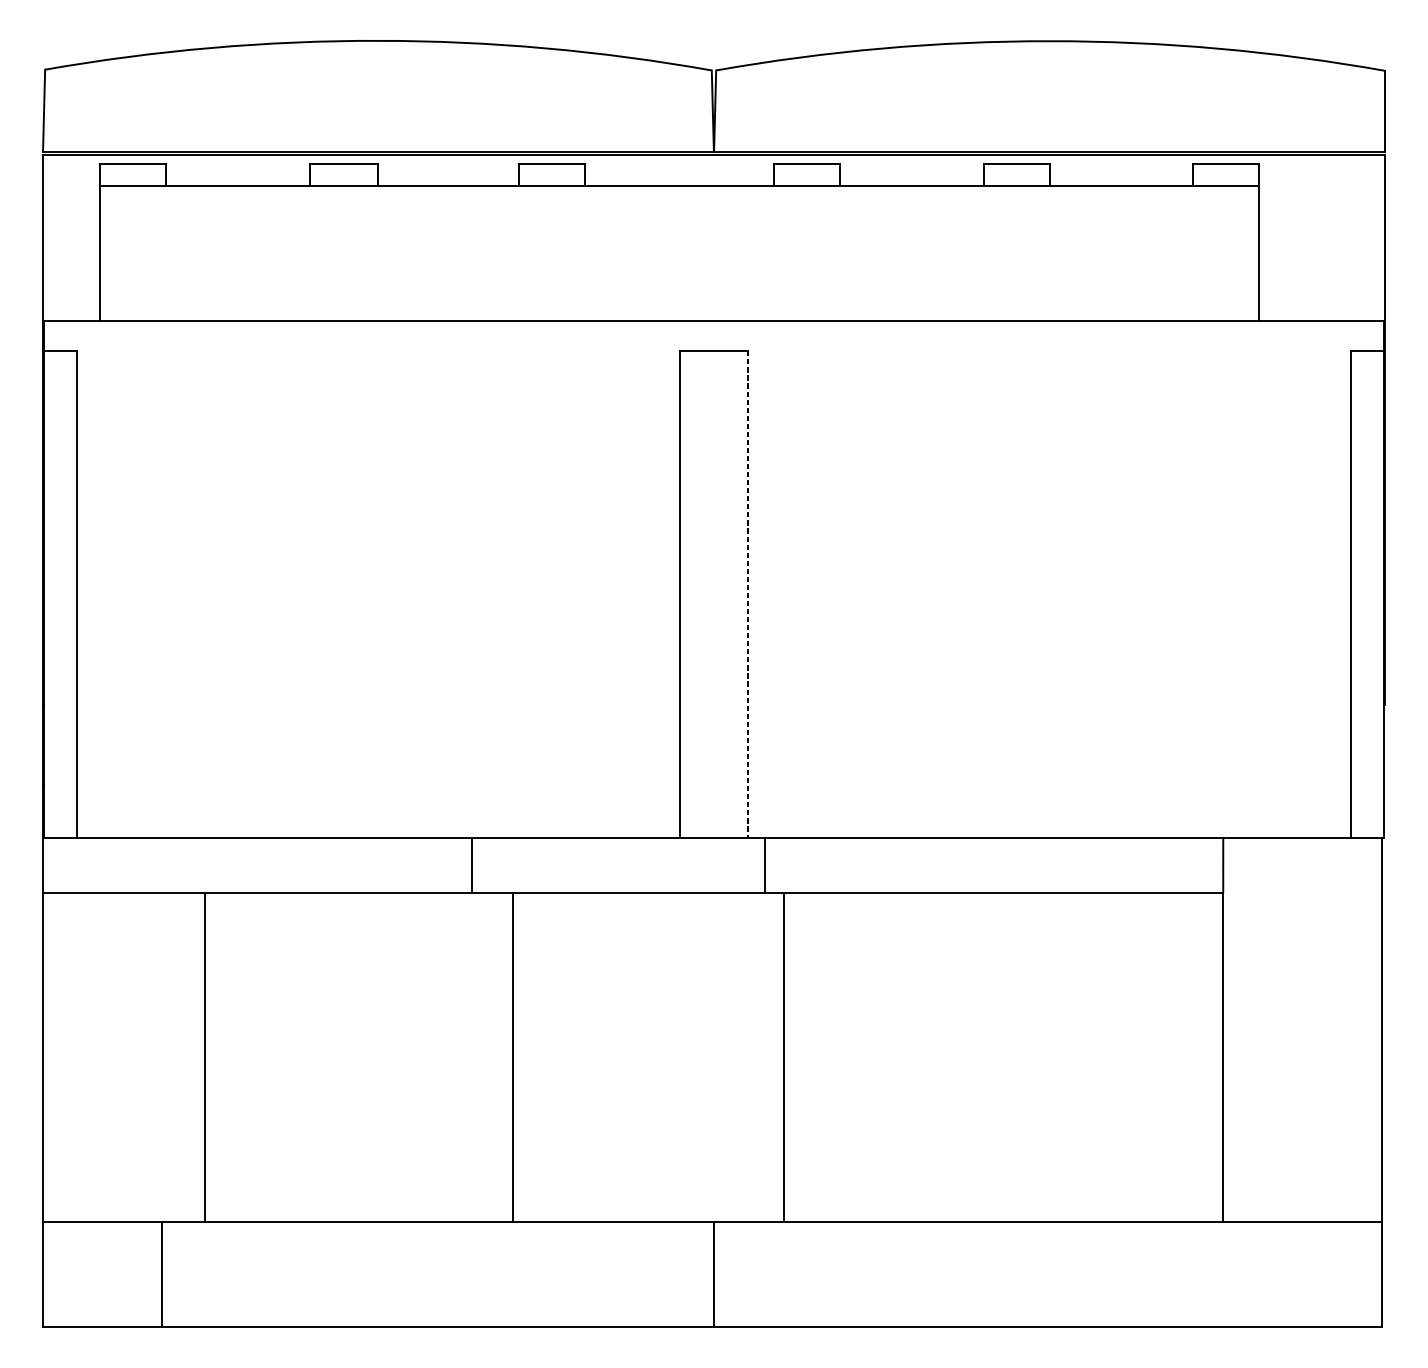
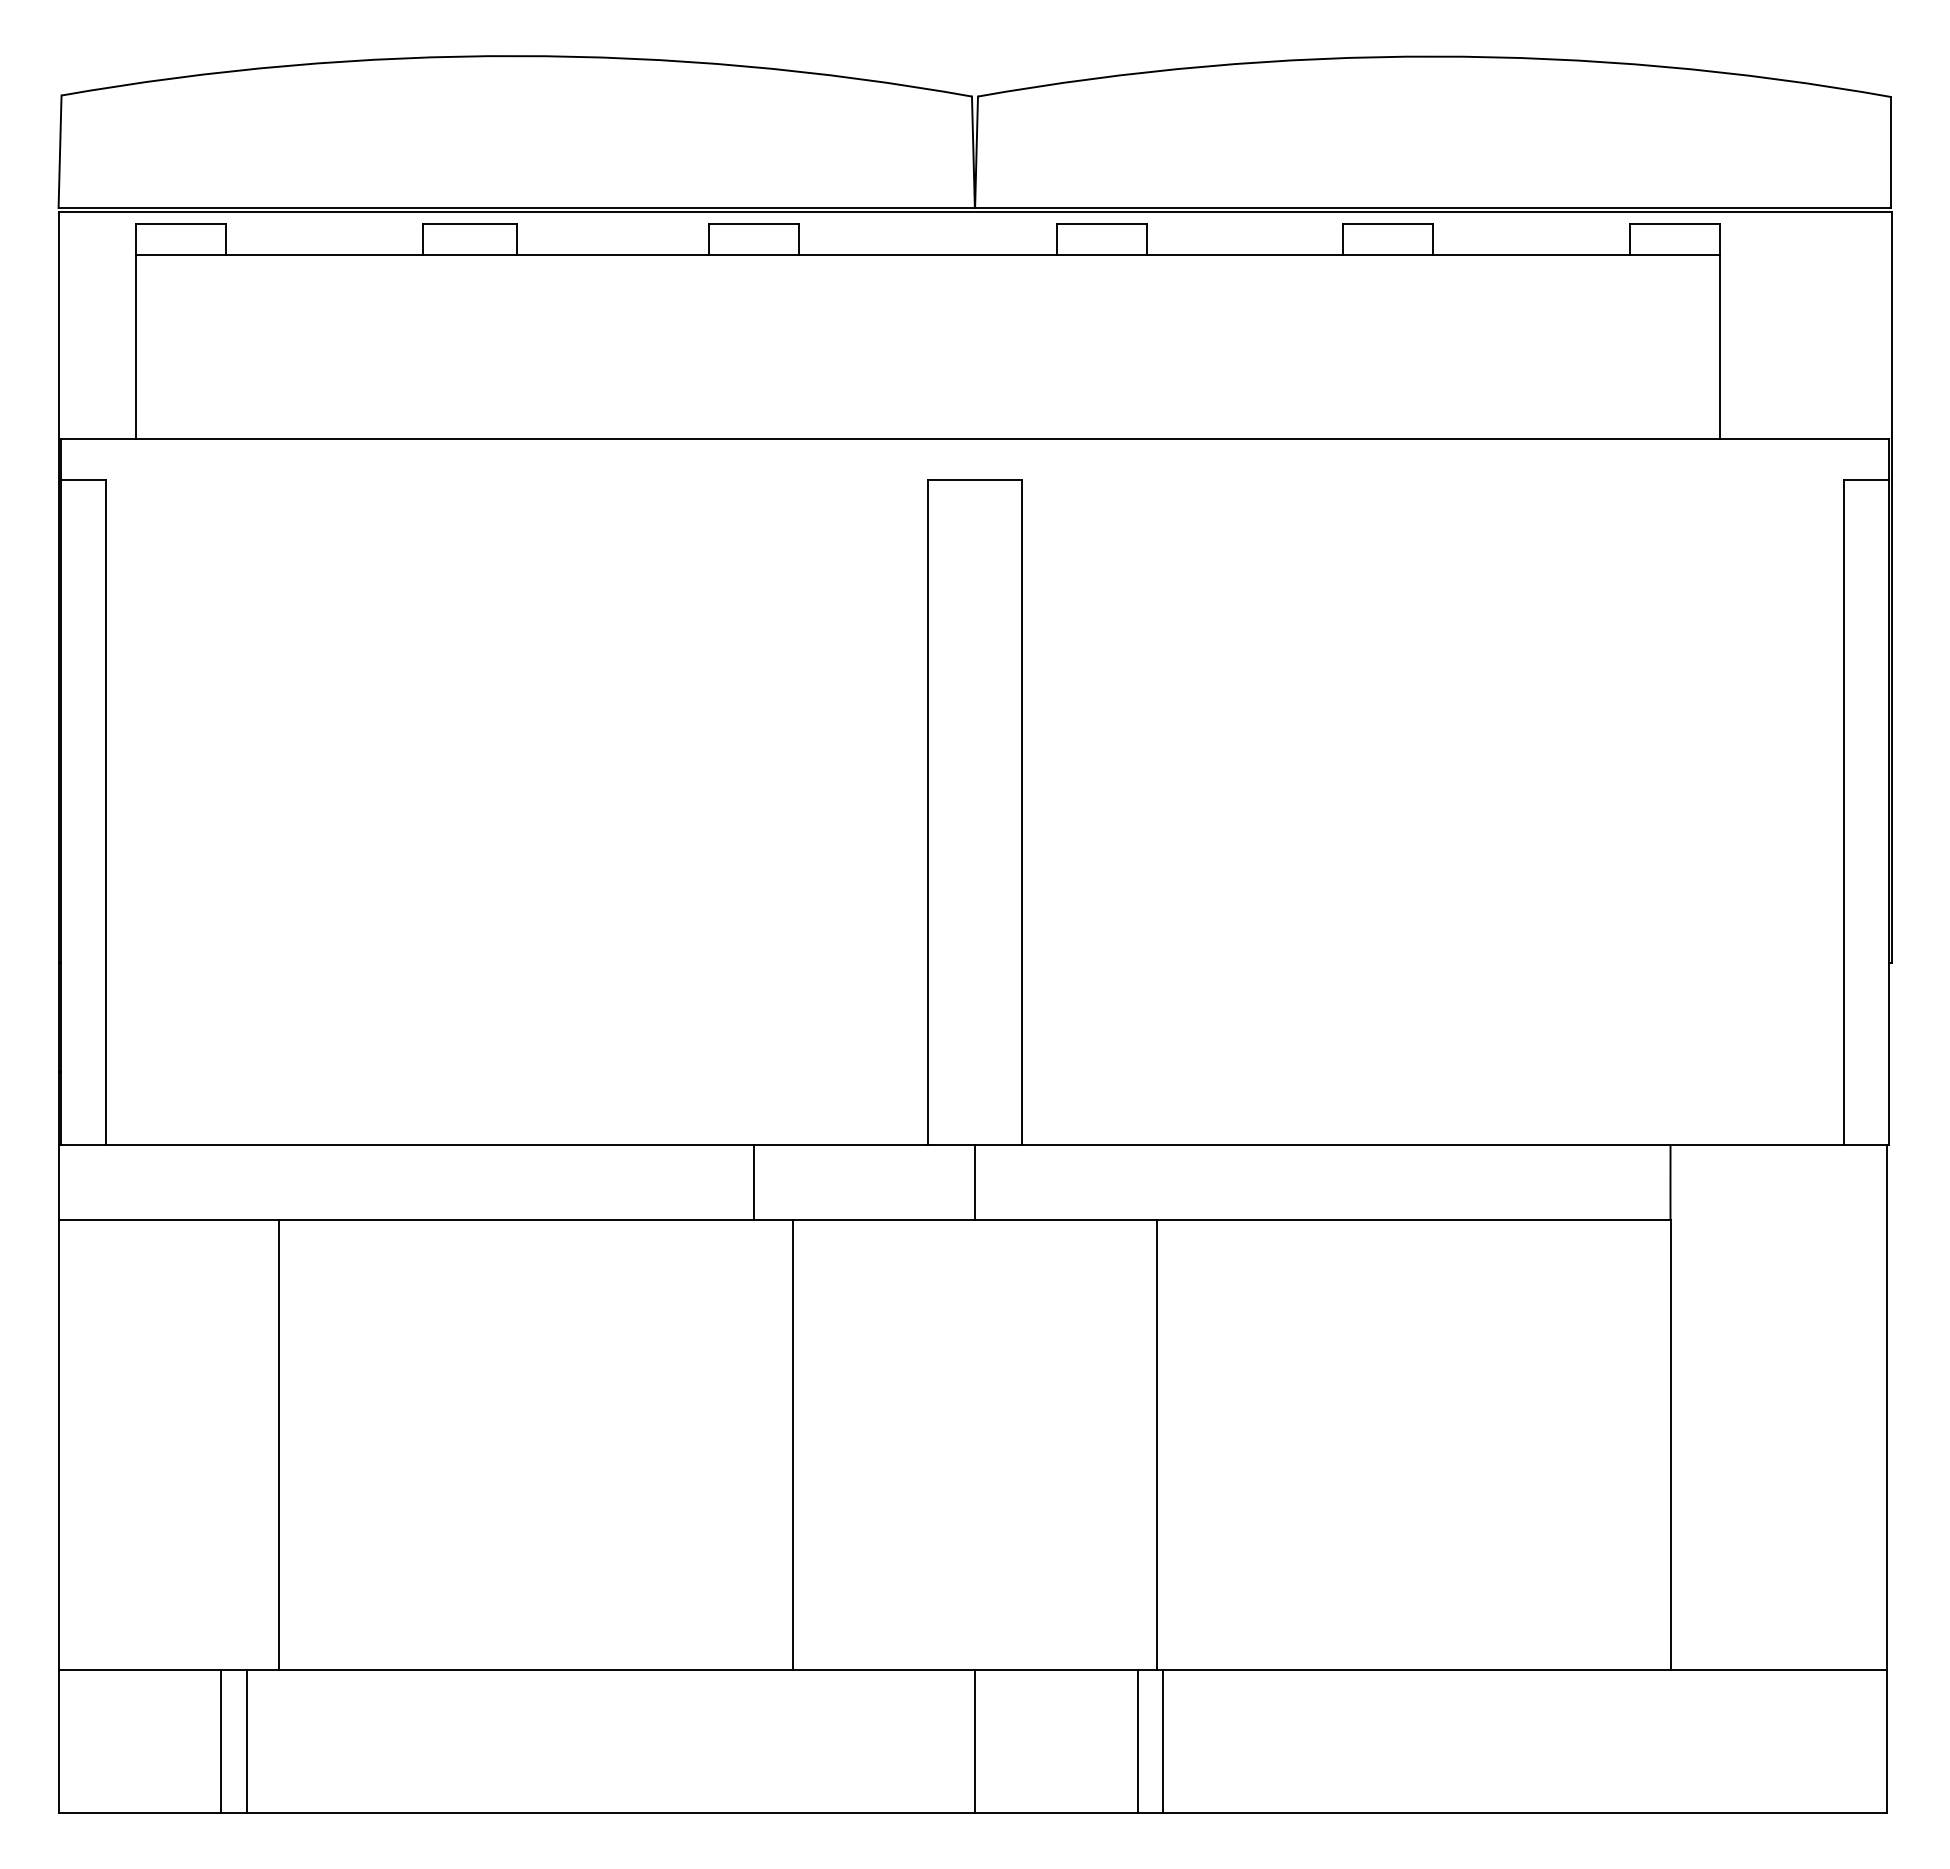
line: (748, 595) -> (1022, 813), dashed -> solid
line: (472, 864) -> (754, 1181), moved
line: (764, 864) -> (975, 1181), moved
line: (513, 1057) -> (792, 1444), moved
line: (784, 1057) -> (1157, 1444), moved
line: (180, 1274) -> (246, 1740), added
line: (832, 1274) -> (1137, 1740), added
line: (852, 1274) -> (1163, 1740), added

